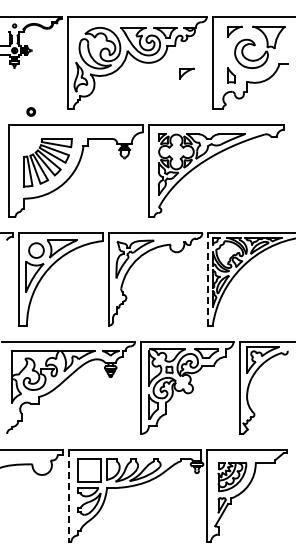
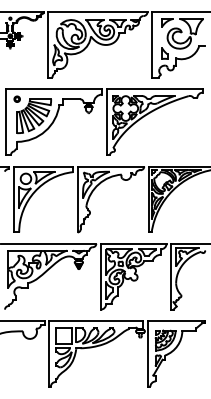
part: (186, 73) -> (132, 52), removed
part: (31, 111) -> (17, 98), moved
line: (208, 279) -> (148, 199), dashed -> solid
line: (68, 496) -> (48, 354), dashed -> solid

